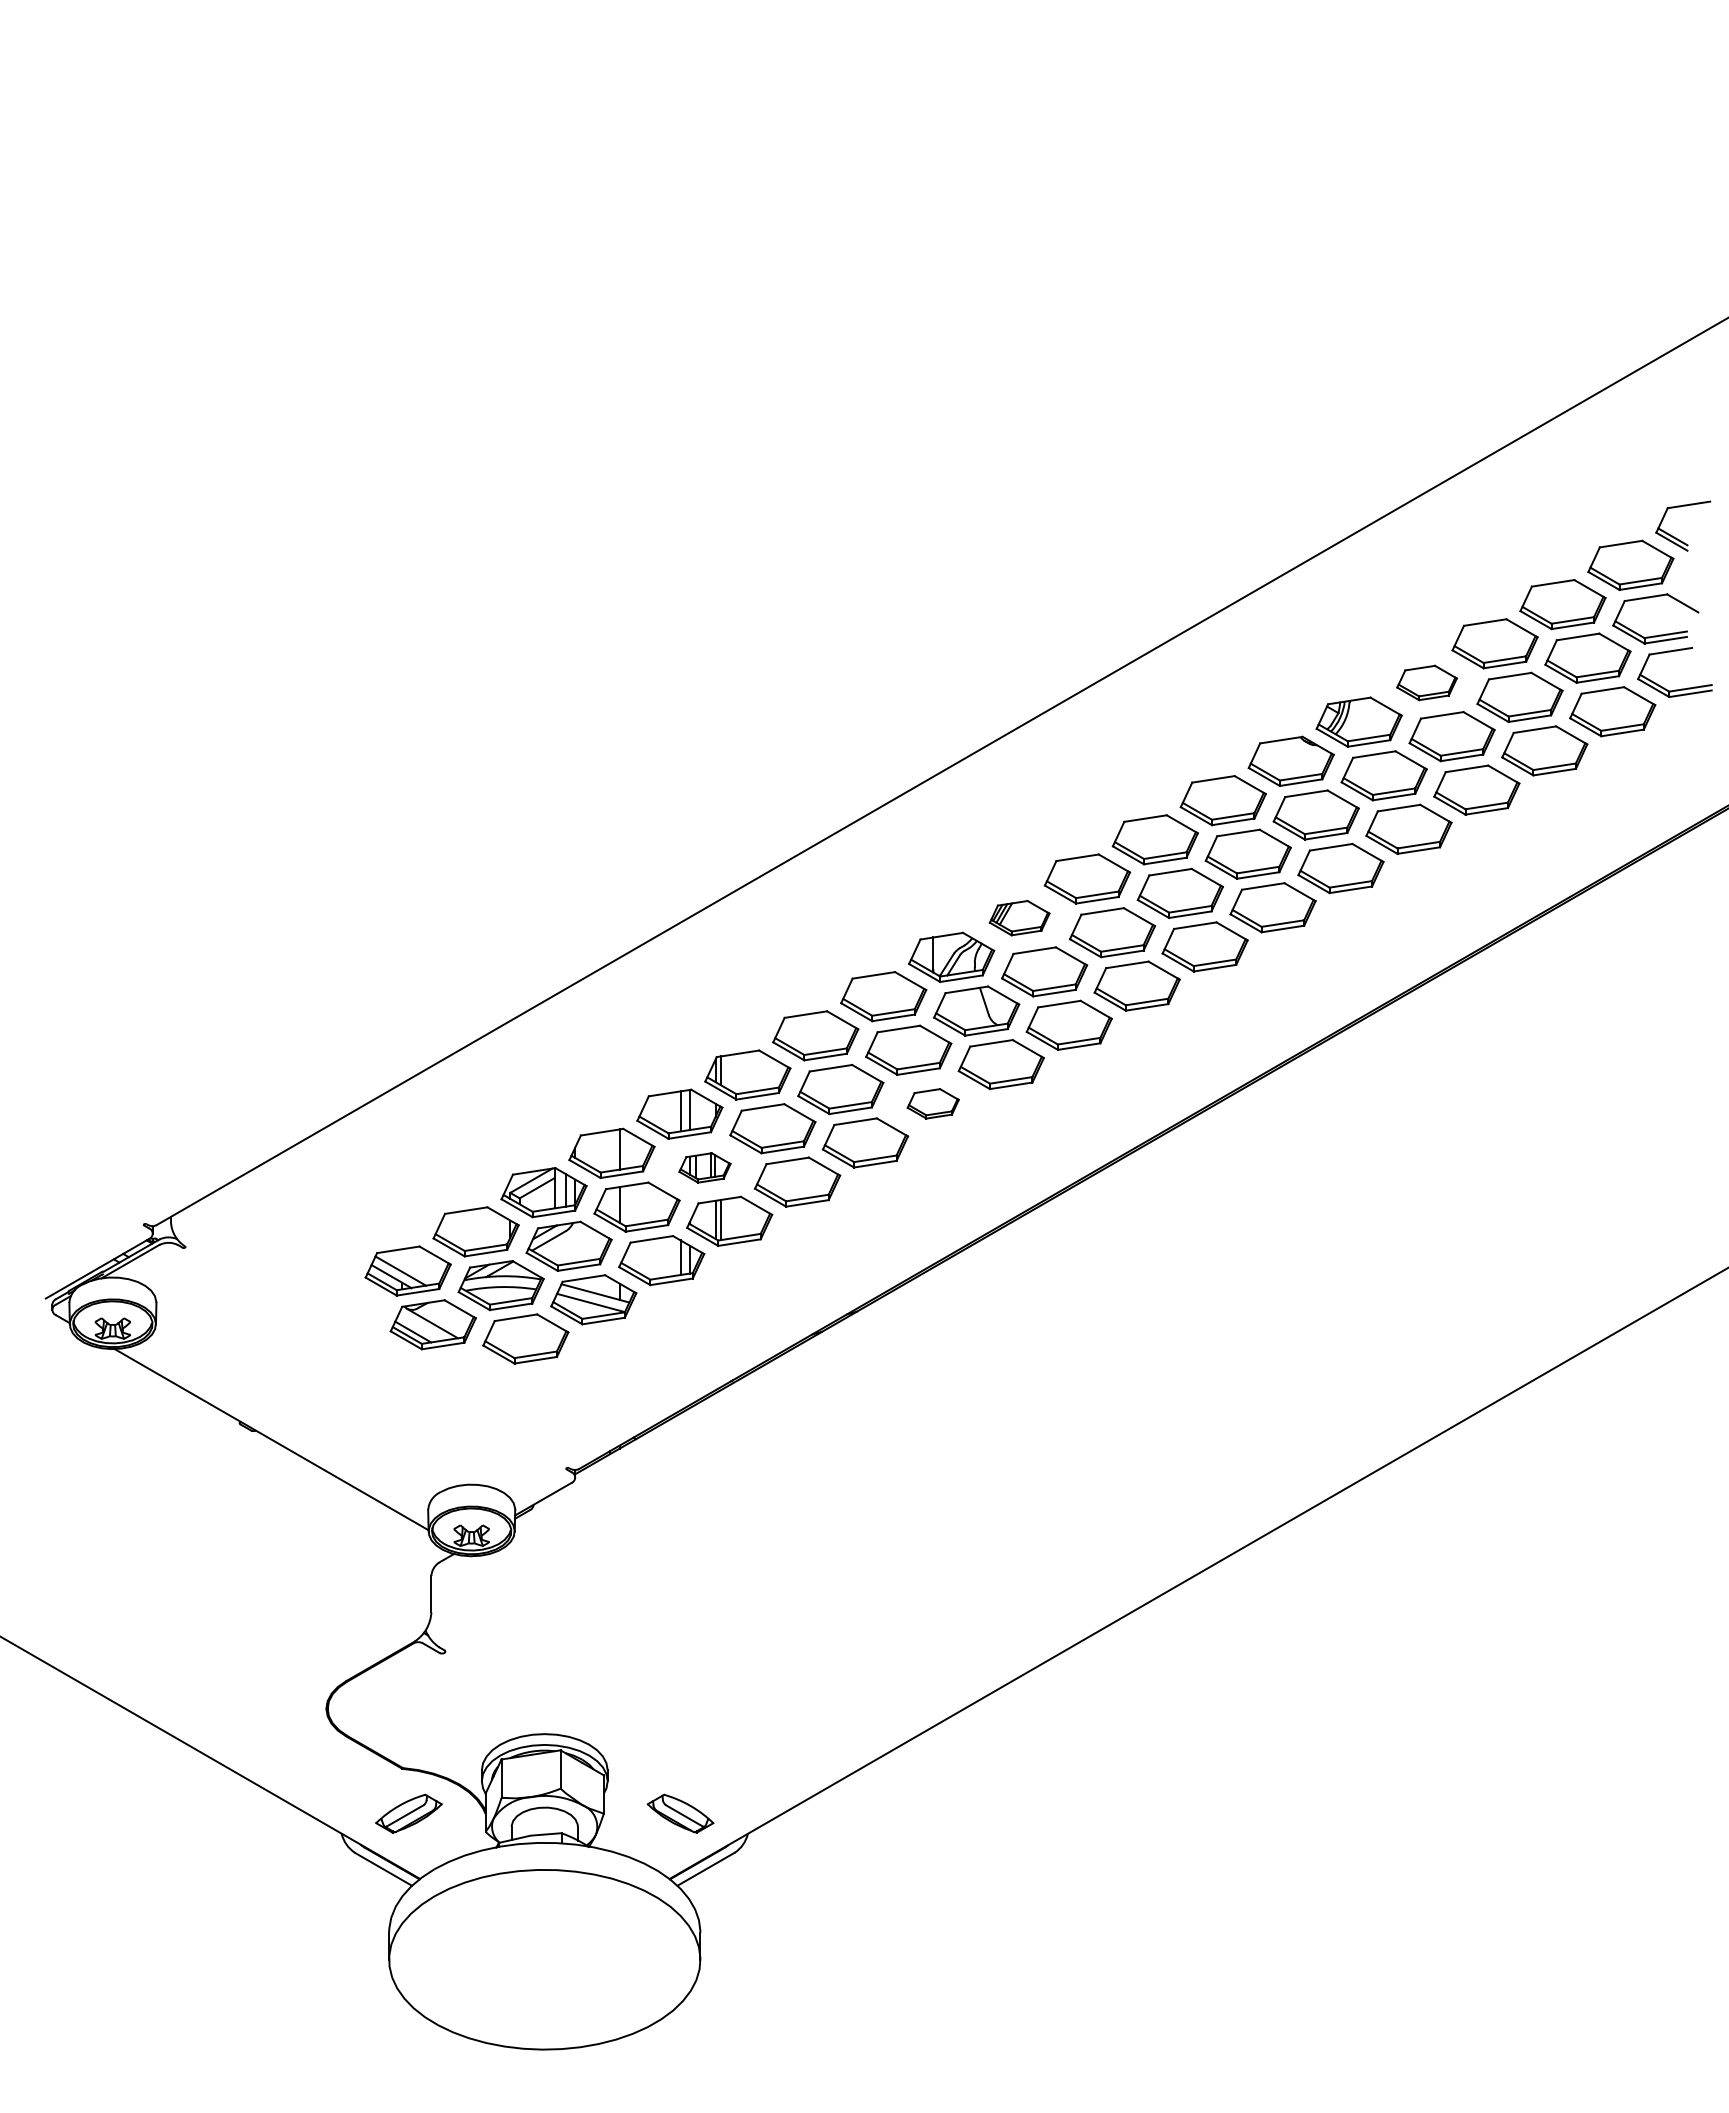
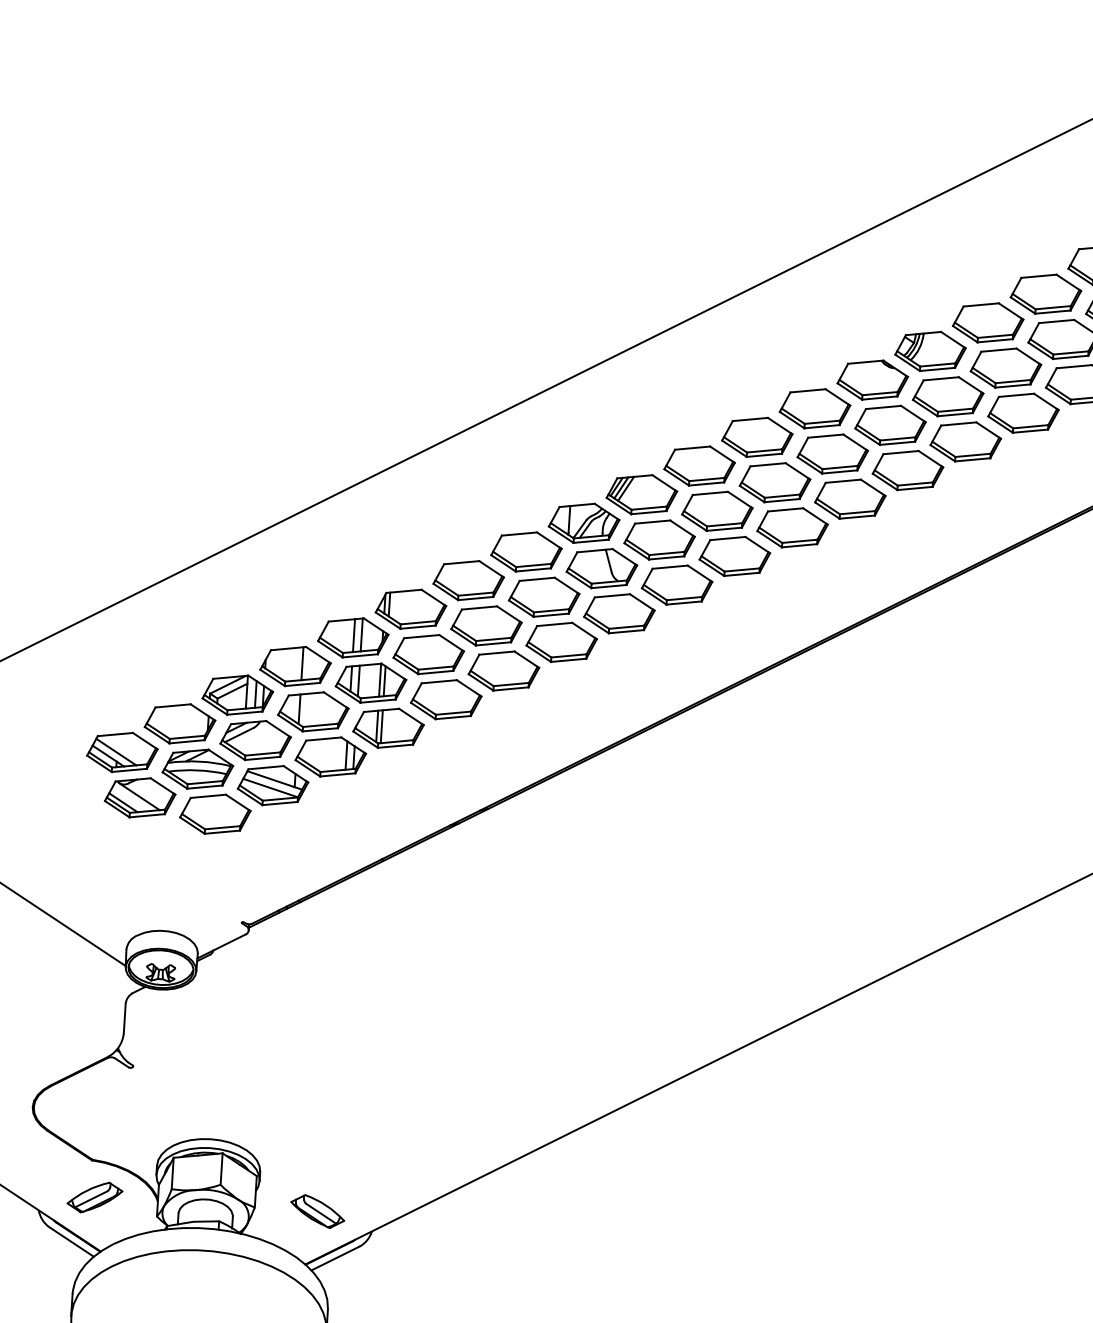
part: (1426, 682) -> (987, 322), size x1.43
part: (1019, 917) -> (641, 494), size x1.43
part: (932, 1103) -> (560, 642), size x1.67
part: (704, 1167) -> (370, 682), size x1.67

